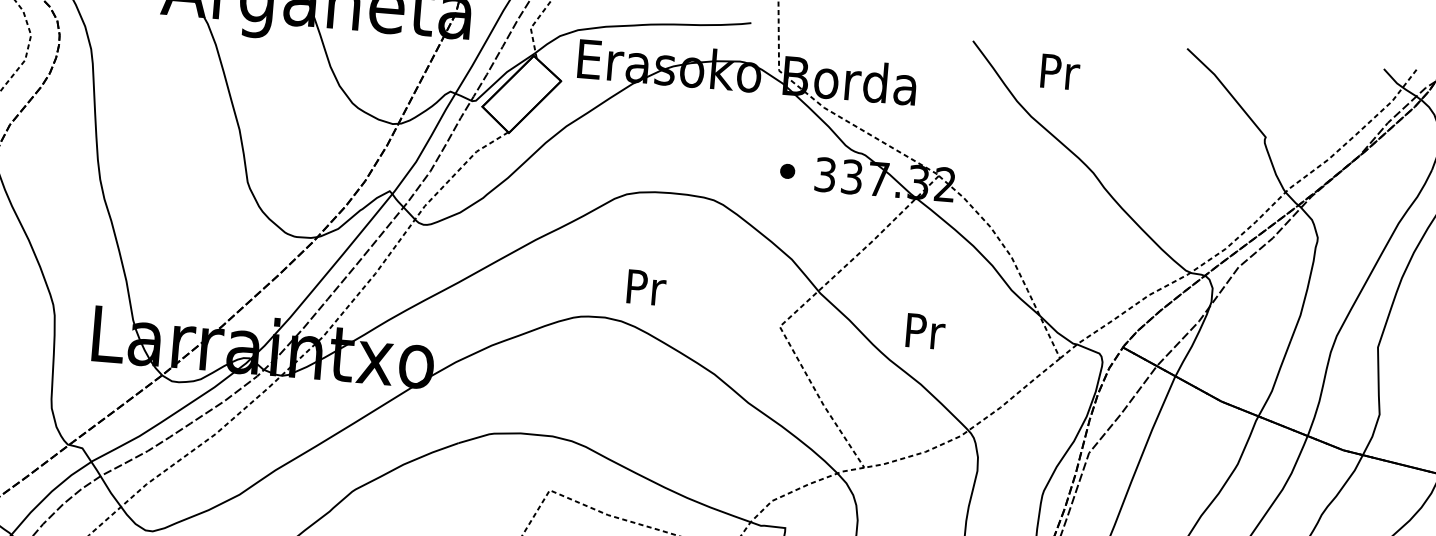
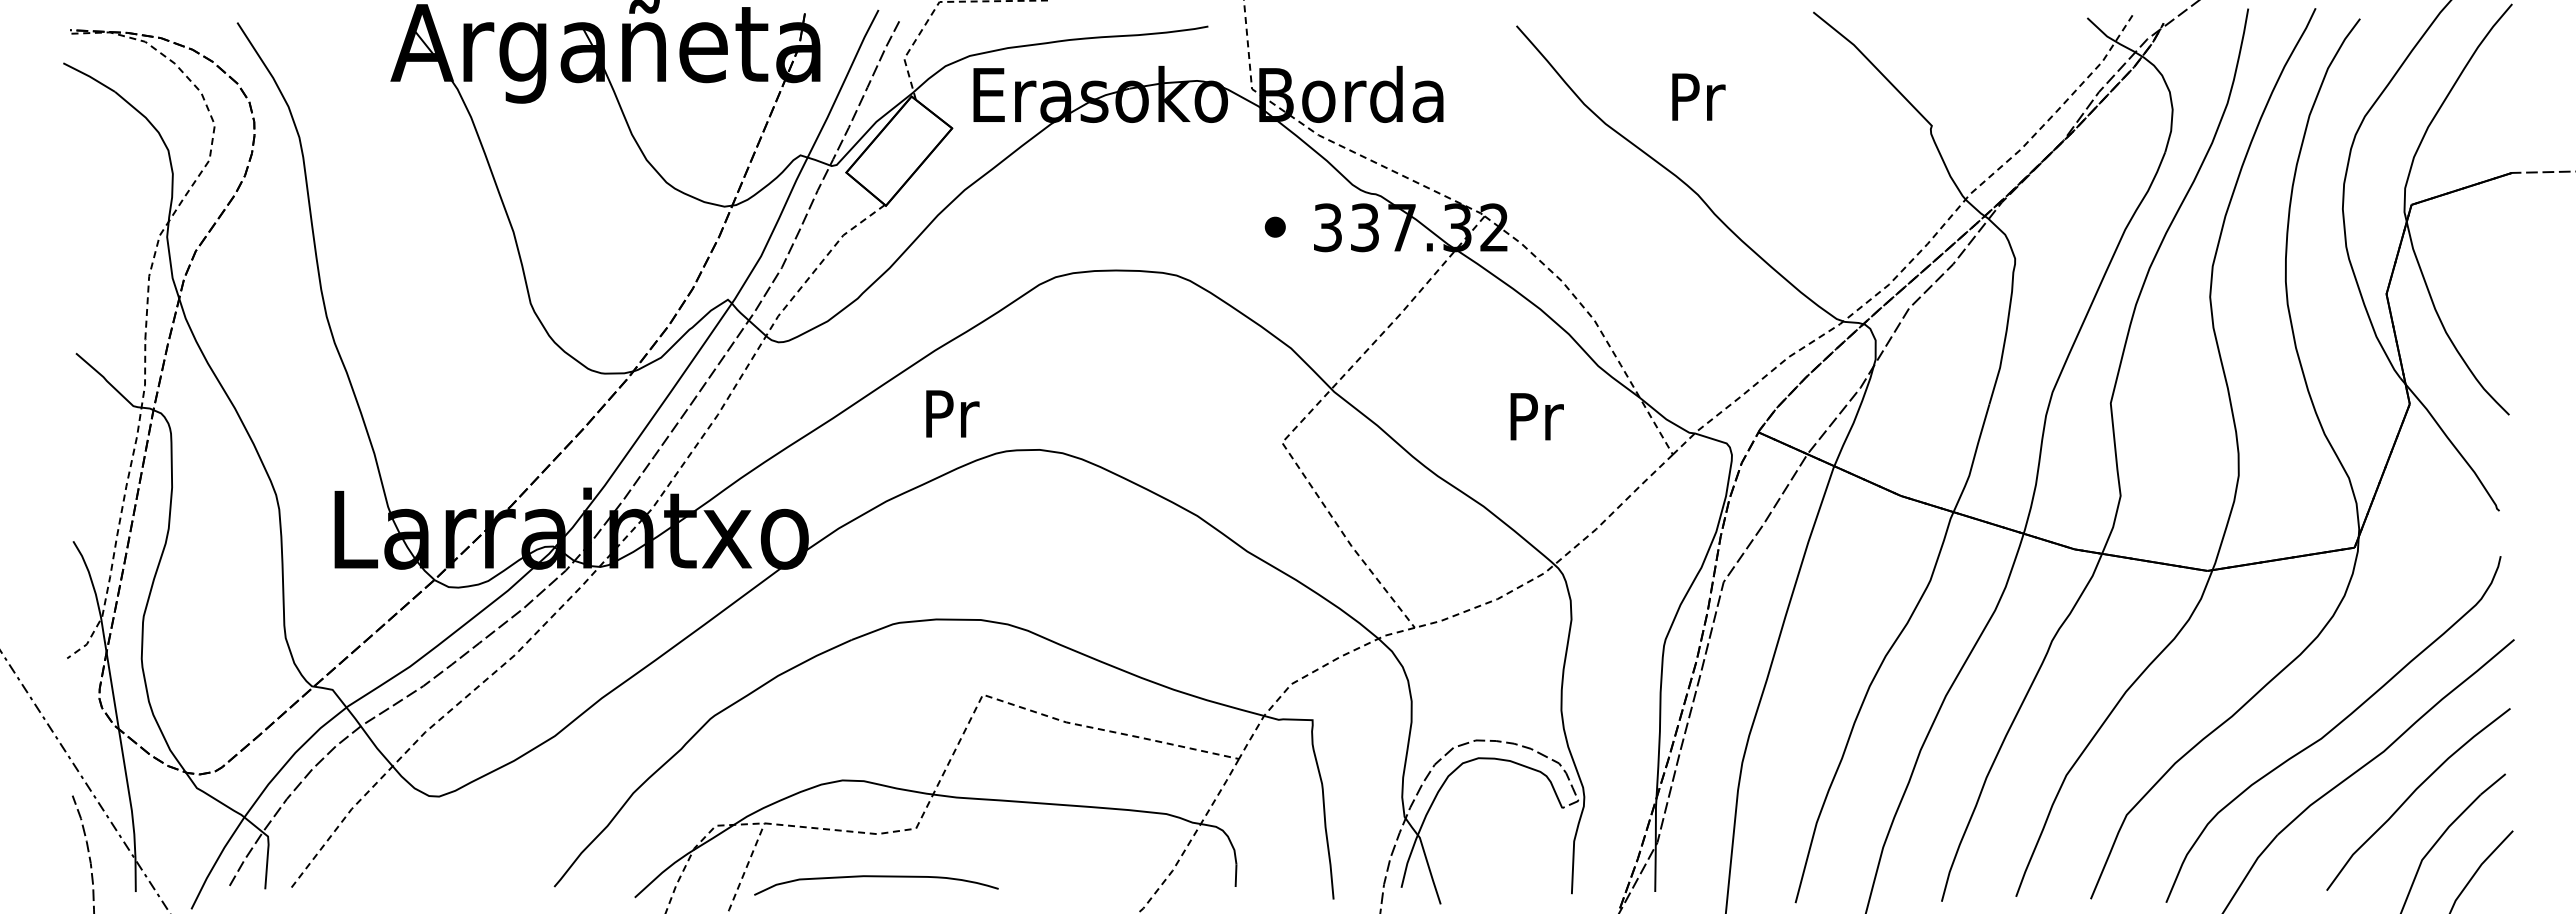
text: (1060, 71) -> (1698, 96), moved
text: (646, 287) -> (952, 413), moved
text: (925, 331) -> (1536, 416), moved

